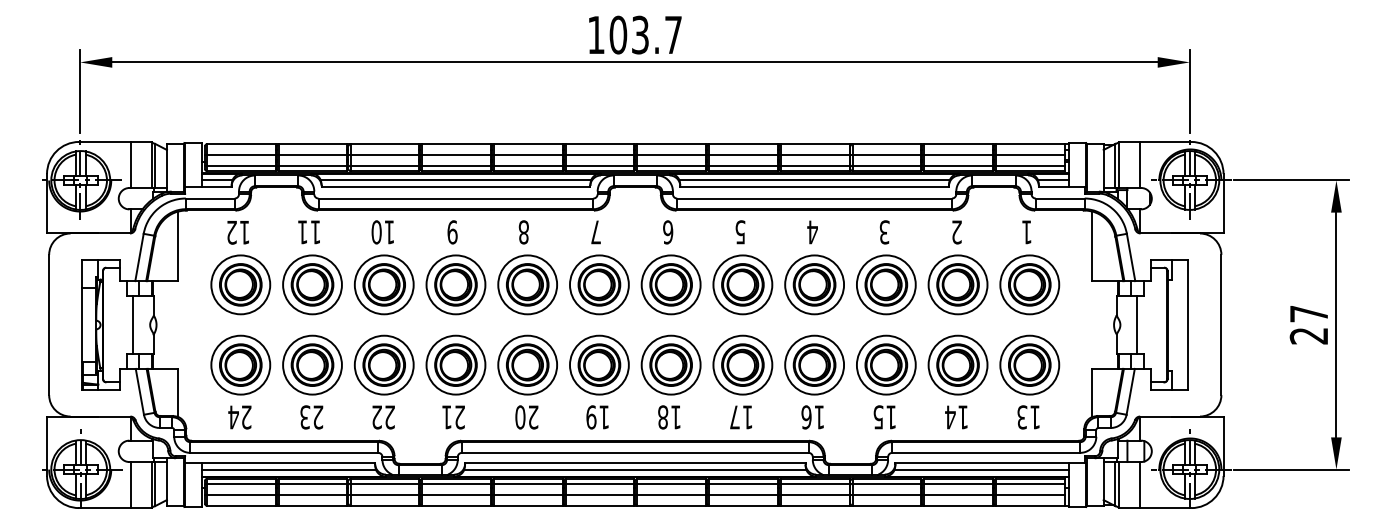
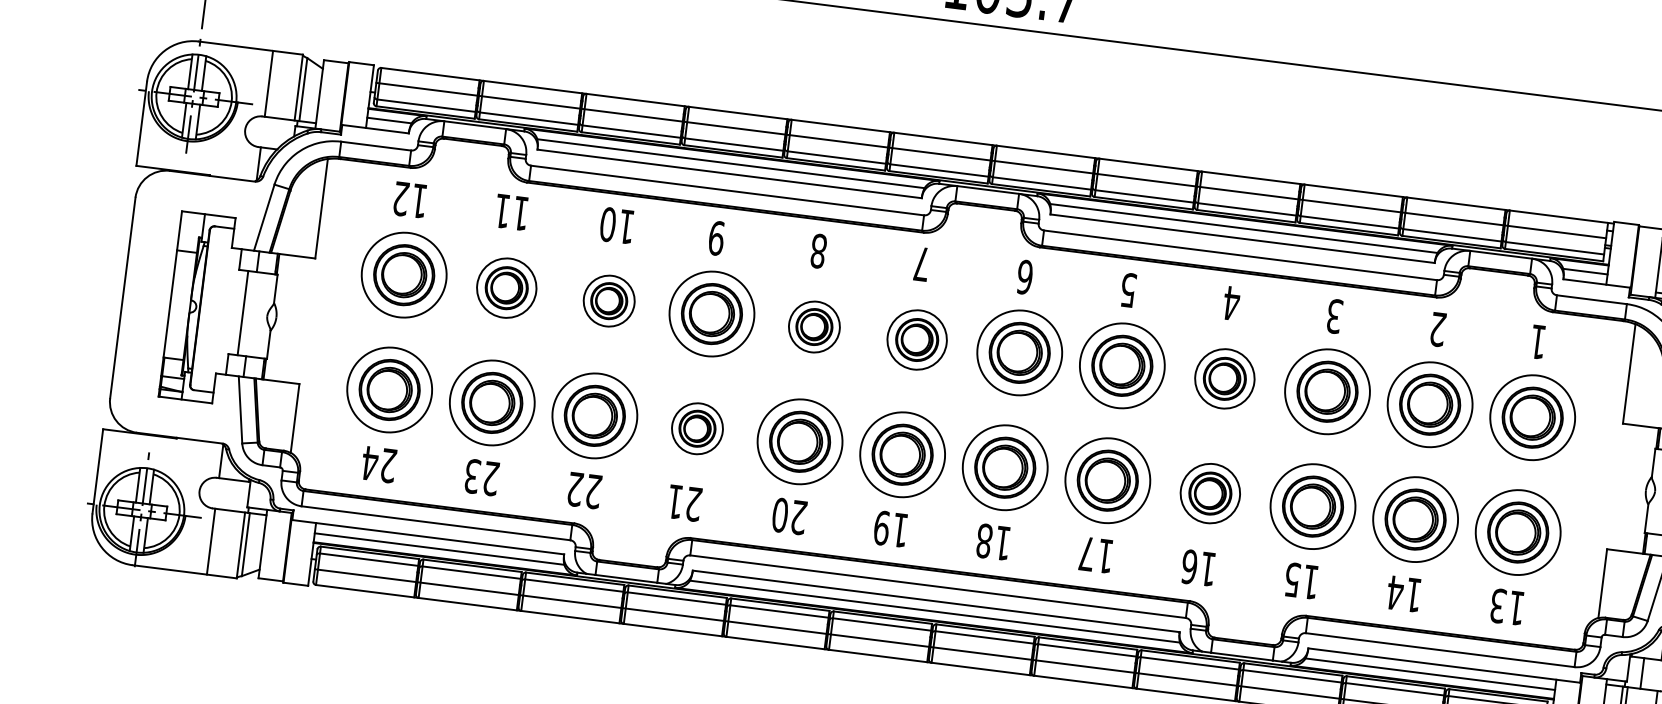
part: (312, 284) -> (506, 287), size x0.7
part: (383, 284) -> (608, 300), size x0.6
part: (527, 284) -> (814, 326), size x0.6
part: (599, 284) -> (917, 339), size x0.7
part: (814, 284) -> (1224, 378), size x0.7
part: (455, 364) -> (696, 427), size x0.6
part: (814, 364) -> (1210, 492), size x0.7

